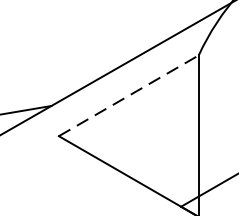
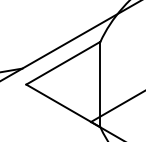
line: (129, 96) -> (63, 63), dashed -> solid

